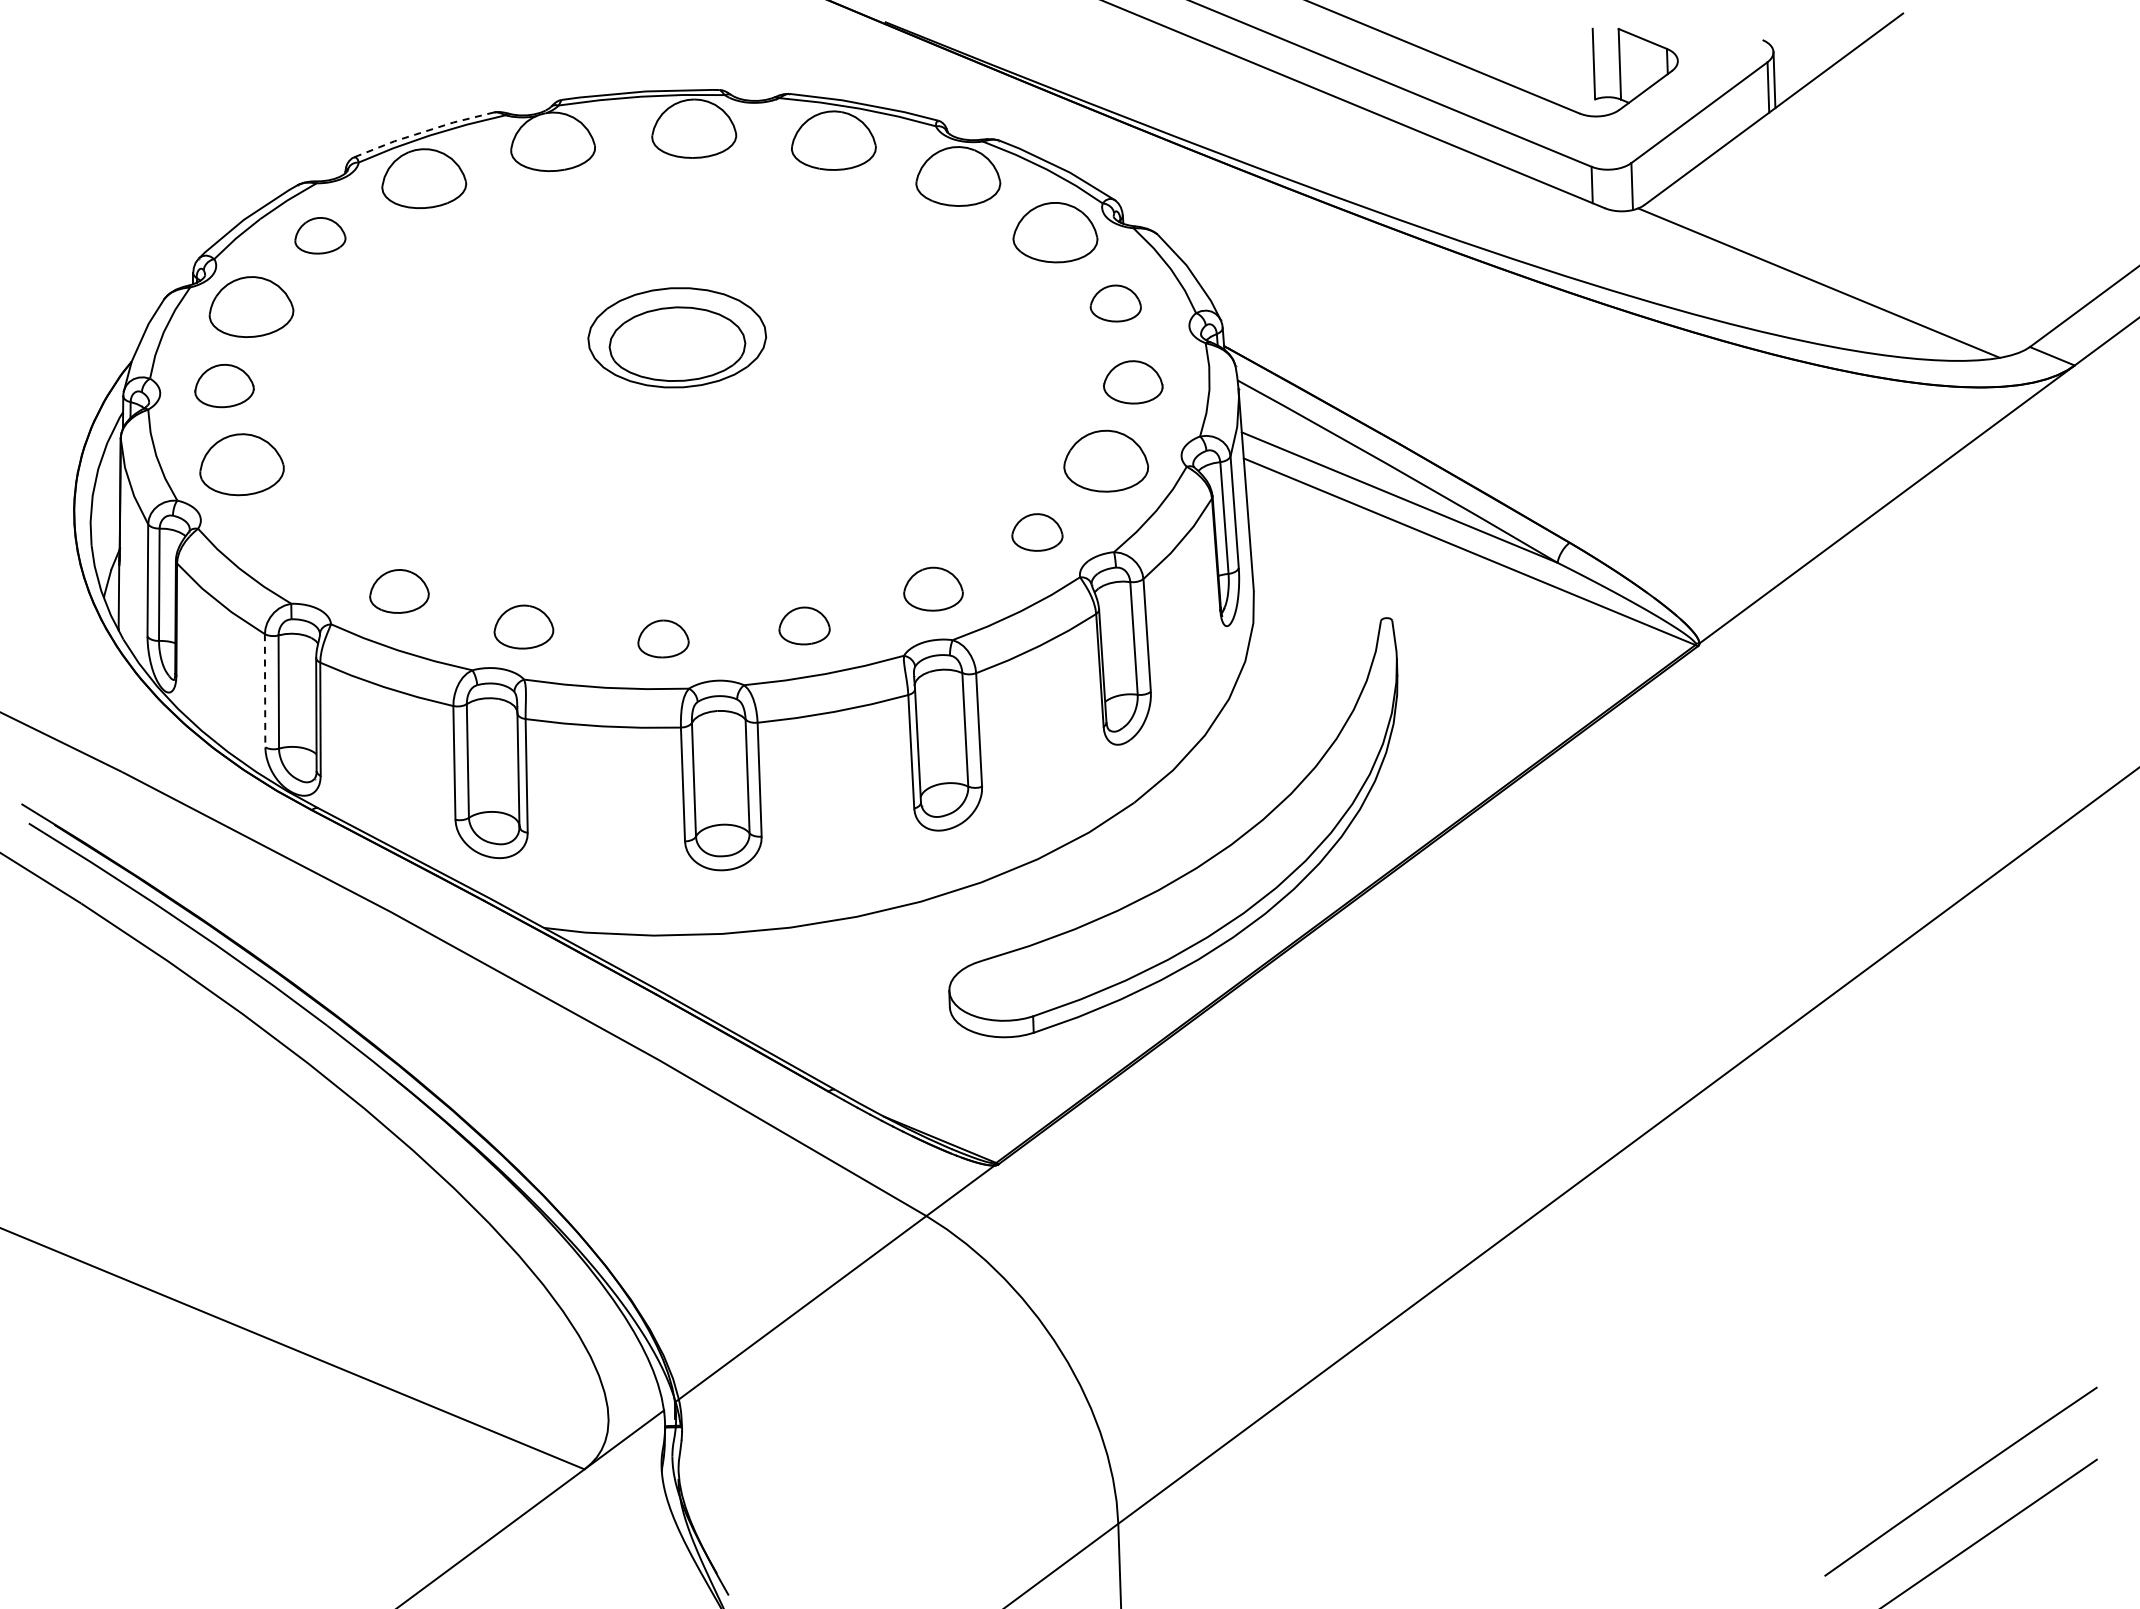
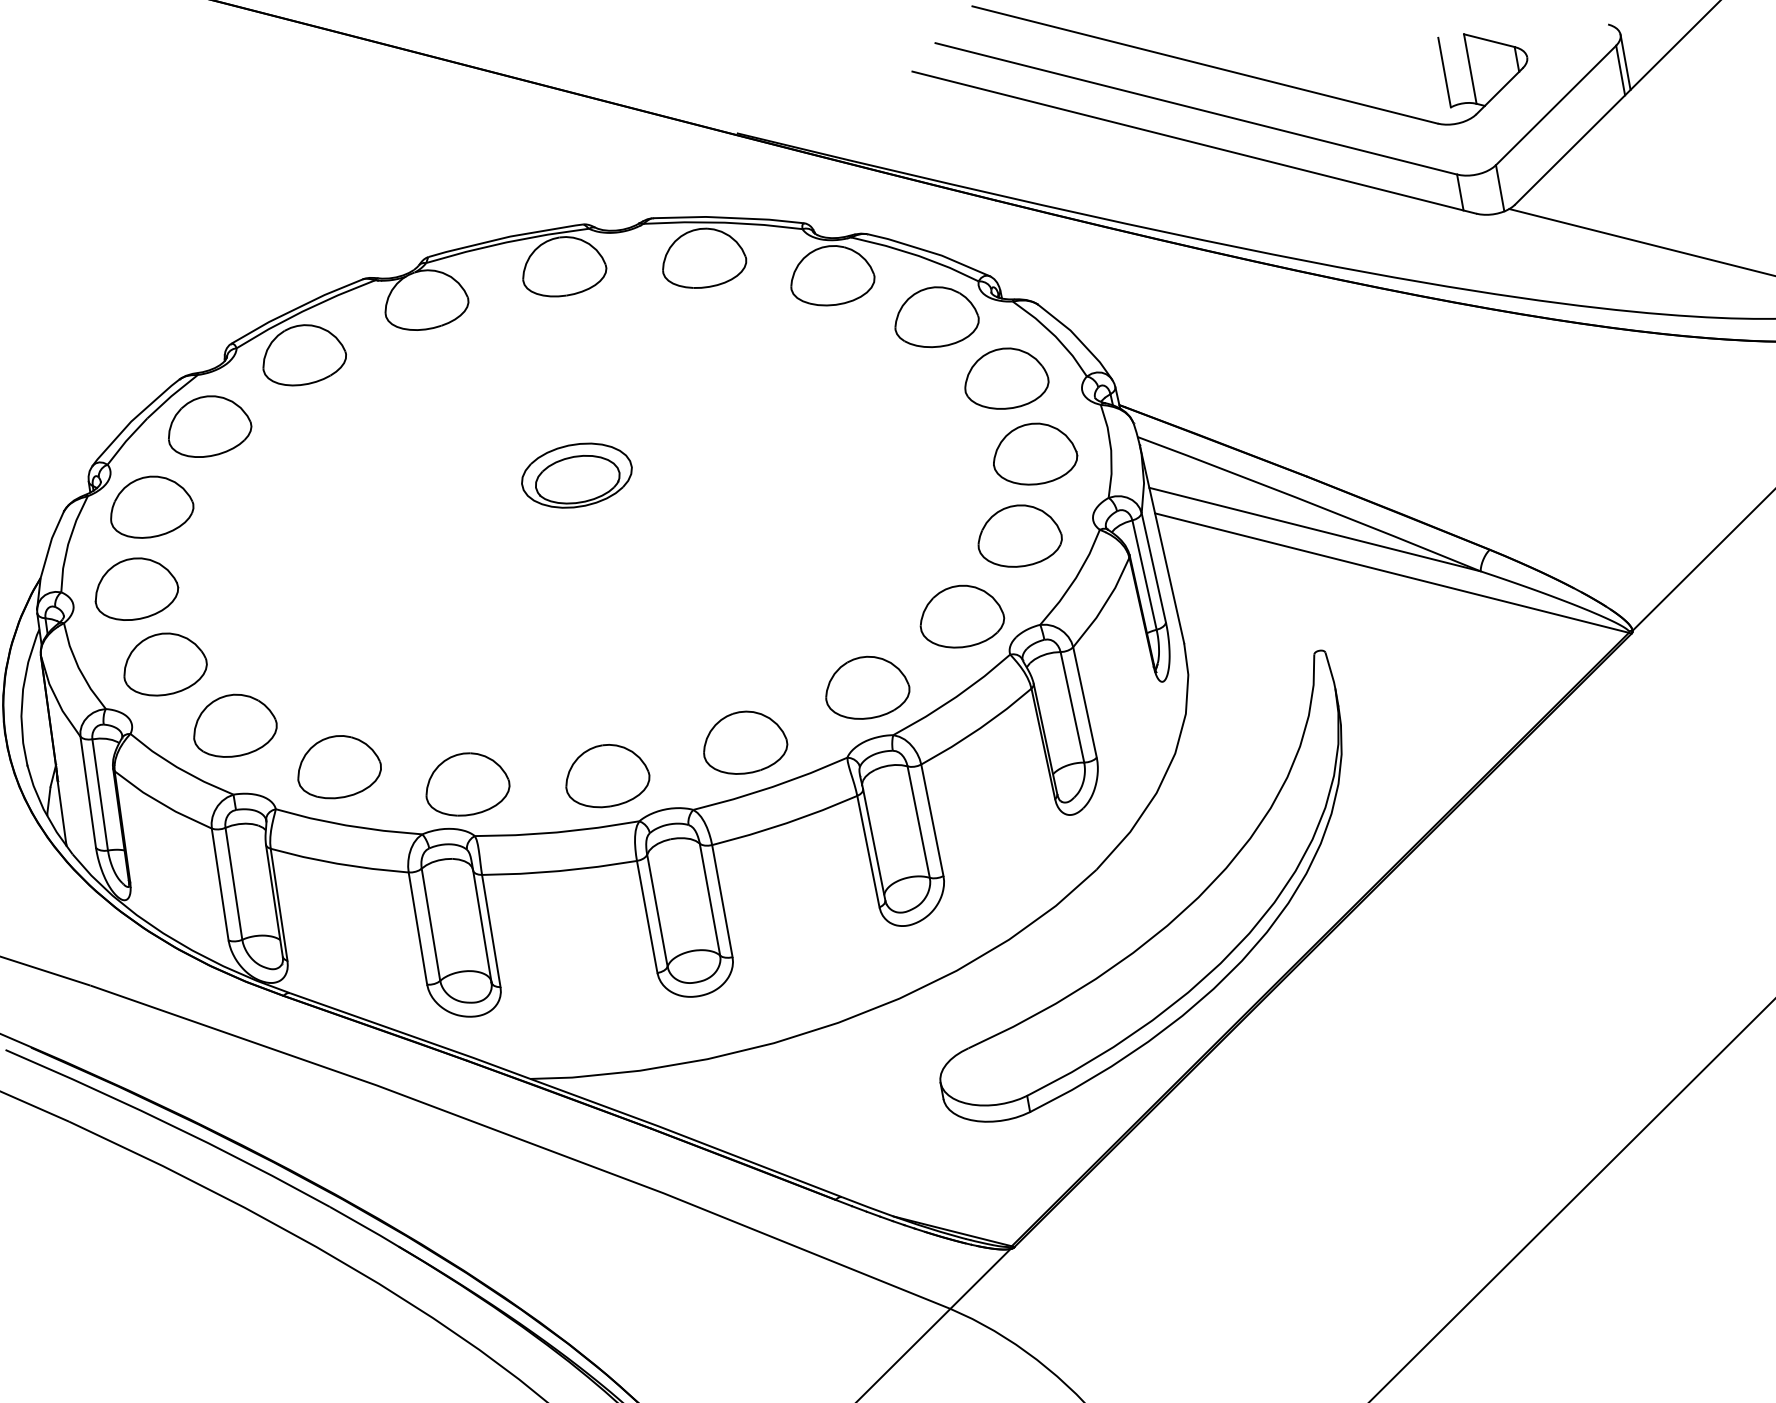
line: (423, 132) -> (296, 309), dashed -> solid
part: (320, 235) -> (209, 426), size x1.67
part: (1115, 303) -> (1005, 378), size x1.67
part: (676, 337) -> (576, 475), size x0.62
part: (1133, 382) -> (1034, 454), size x1.43
part: (224, 385) -> (135, 588), size x1.43
part: (1037, 532) -> (961, 616), size x1.67
part: (302, 535) -> (234, 725), added
part: (933, 588) -> (866, 686), size x1.43
part: (399, 591) -> (338, 766), size x1.43
part: (804, 625) -> (744, 742), size x1.67
part: (523, 626) -> (466, 783), size x1.43
part: (663, 638) -> (606, 775), size x1.67
line: (265, 690) -> (220, 884), dashed -> solid

